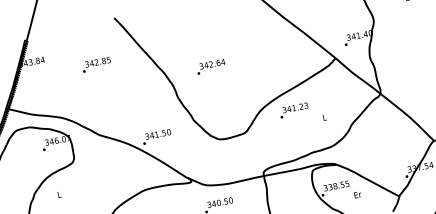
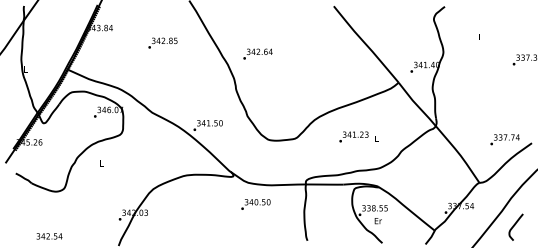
text: (210, 66) -> (257, 53), moved
text: (293, 110) -> (353, 136), moved
text: (357, 195) -> (377, 221), moved

